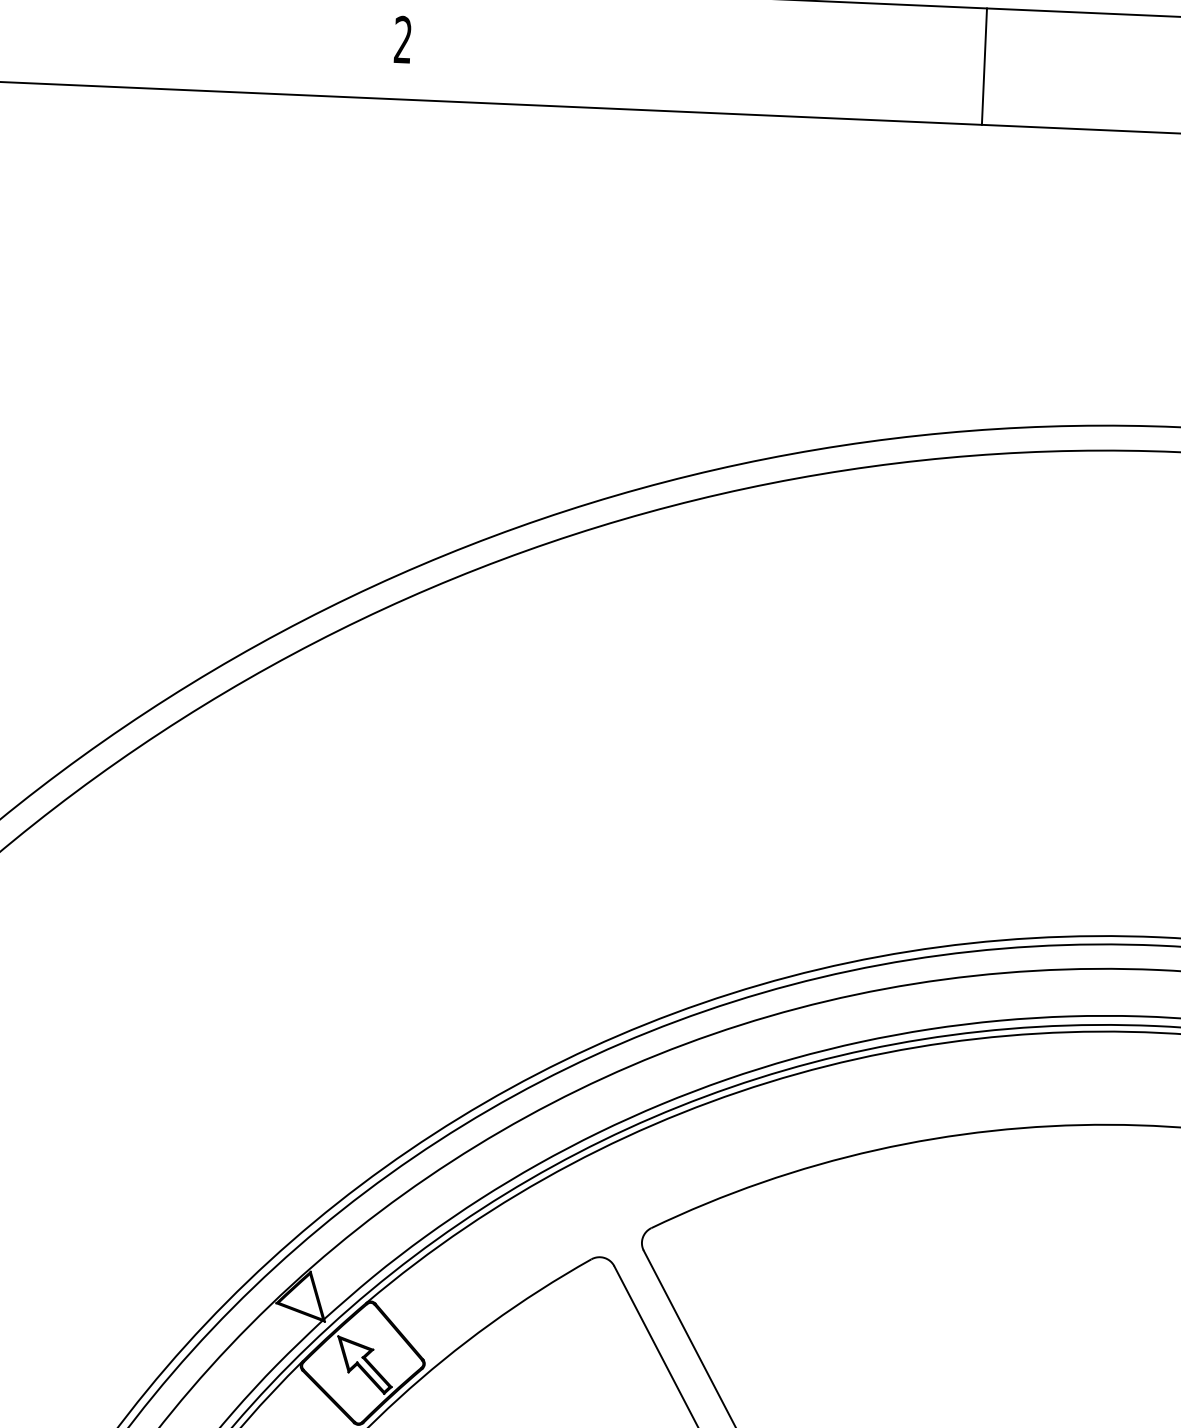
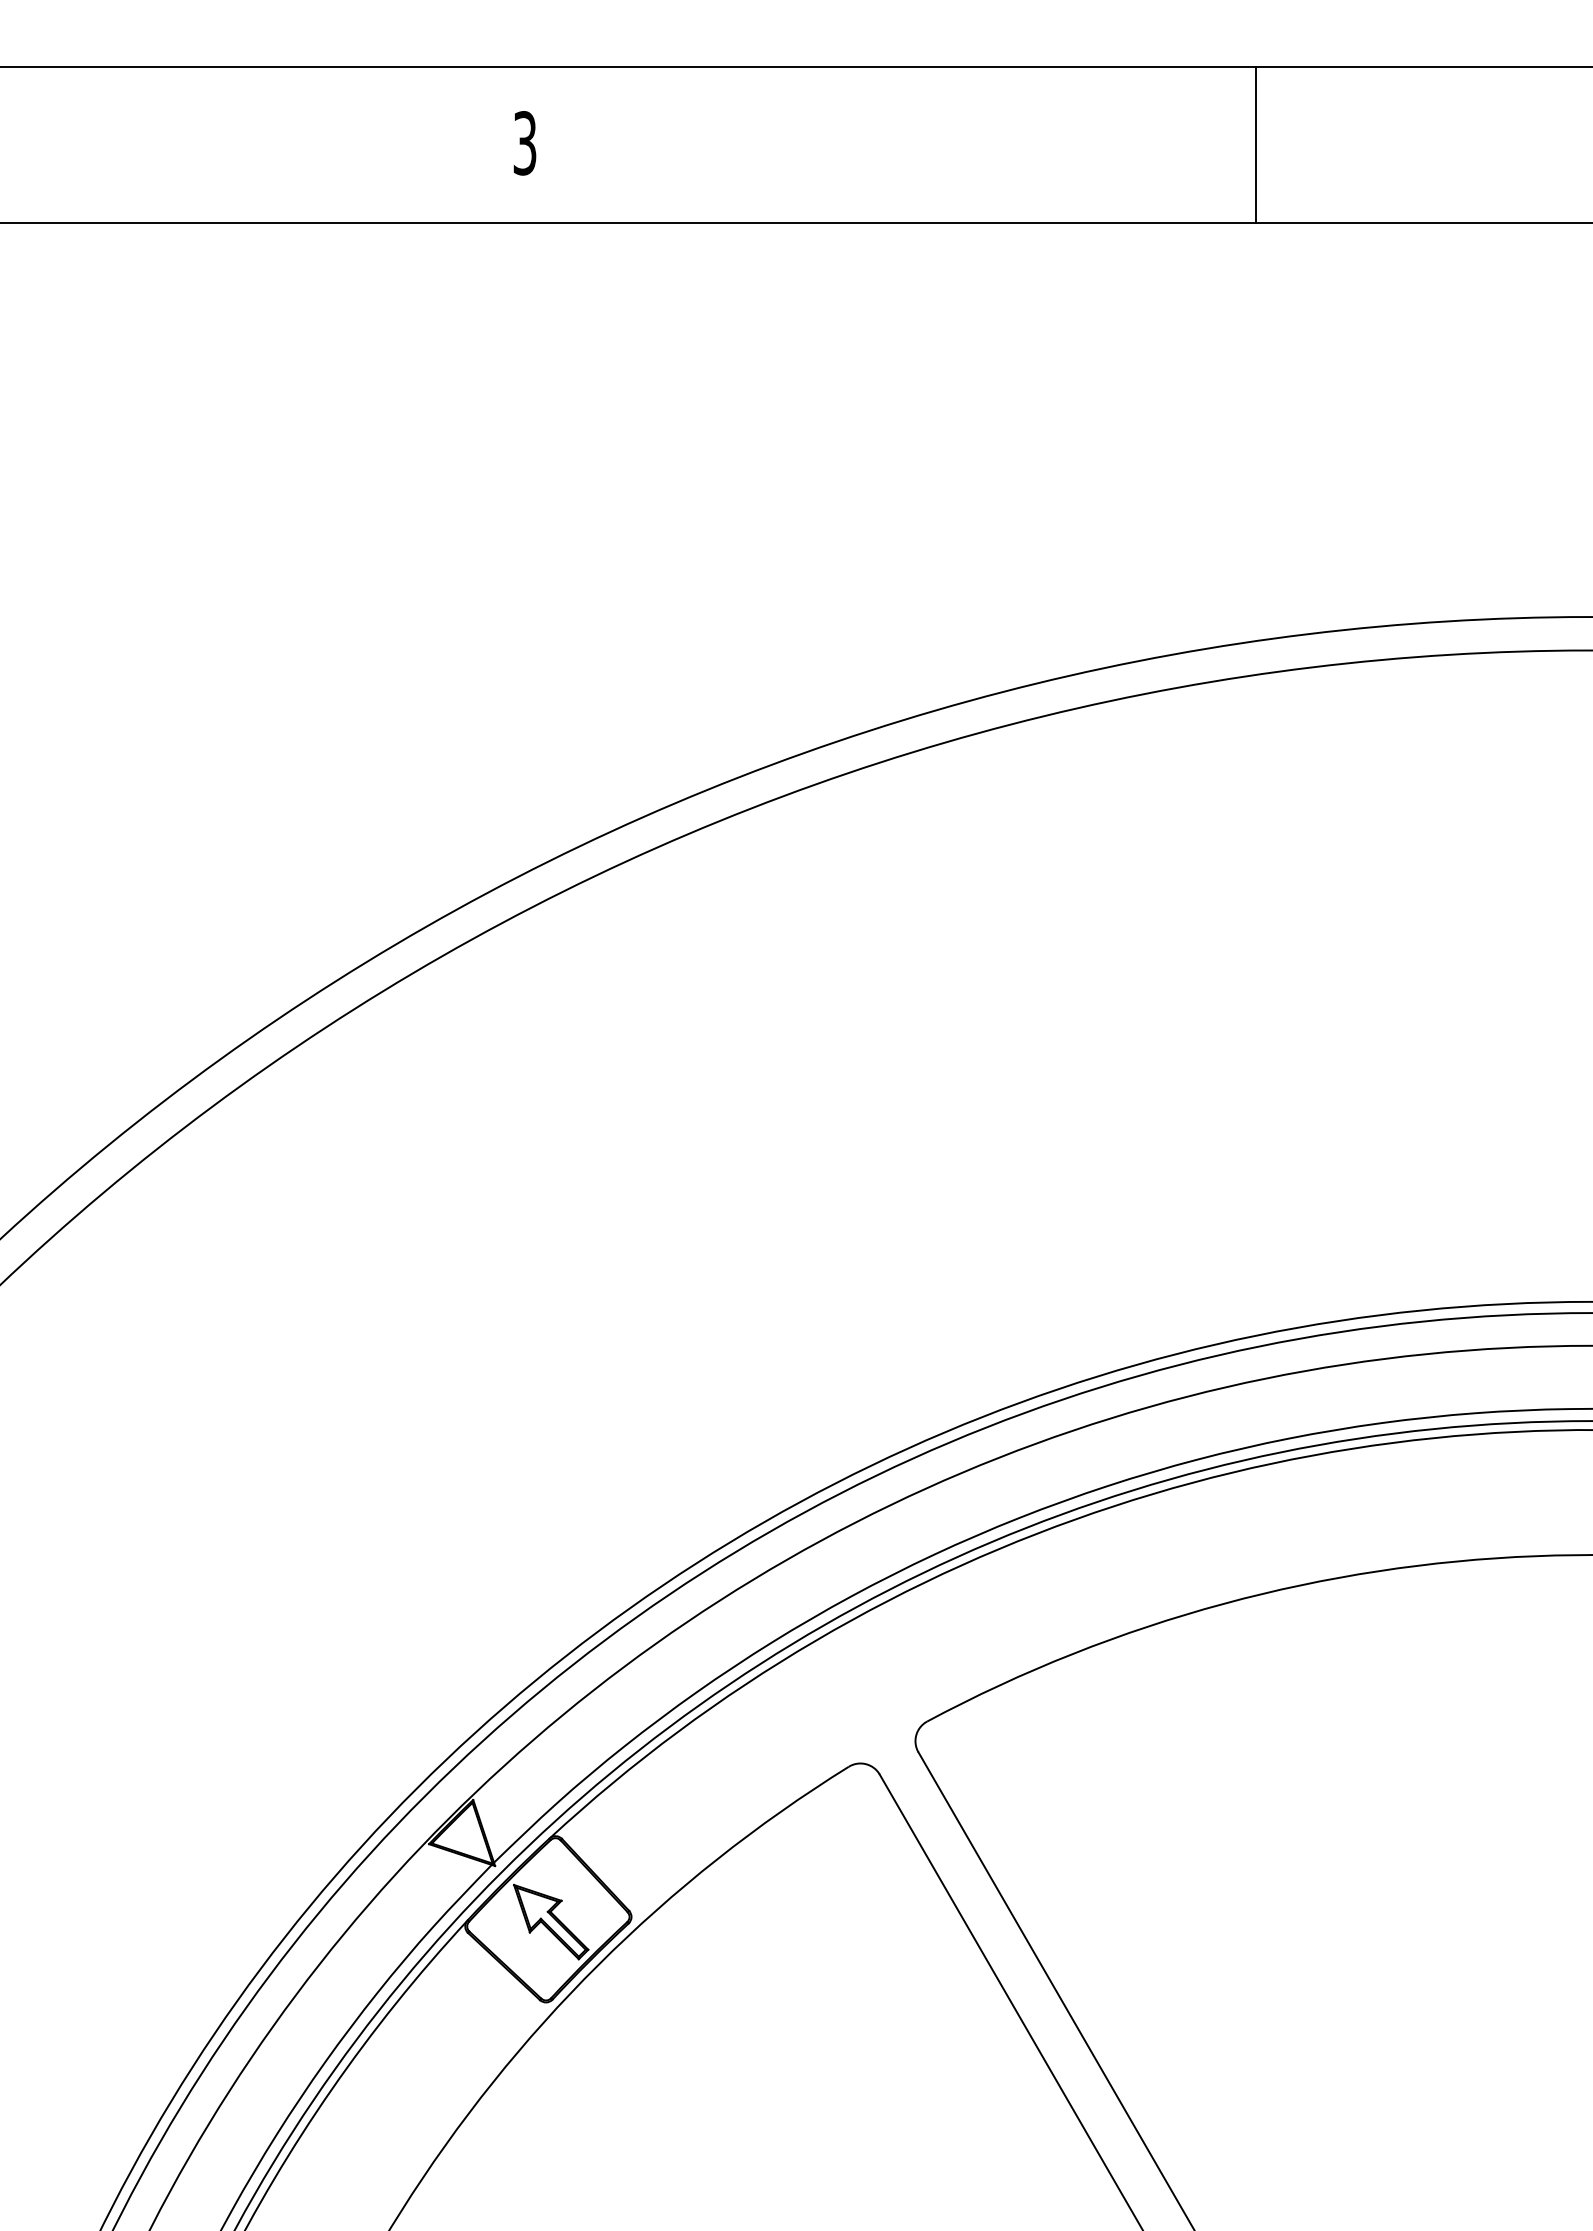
text: (402, 40) -> (524, 143), 2 -> 3
line: (984, 66) -> (1255, 144), moved

